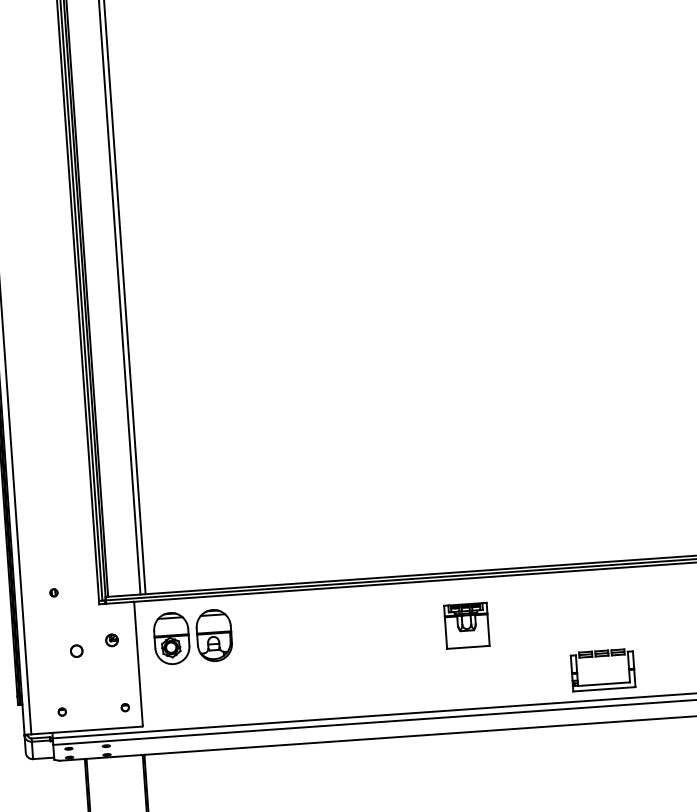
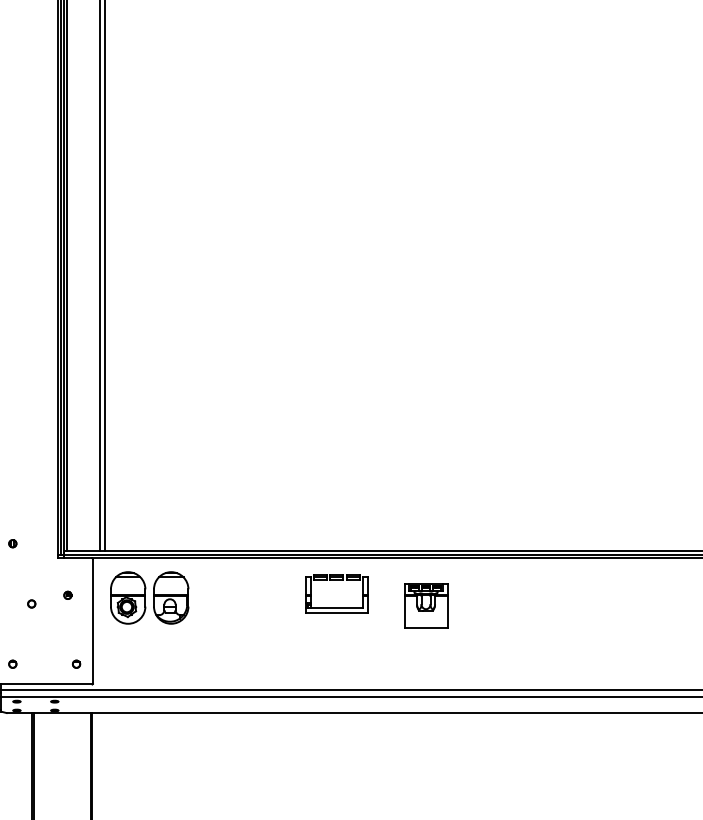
part: (111, 639) -> (67, 594), size x0.62
part: (76, 650) -> (31, 603), size x0.62
part: (601, 656) -> (336, 580), moved

